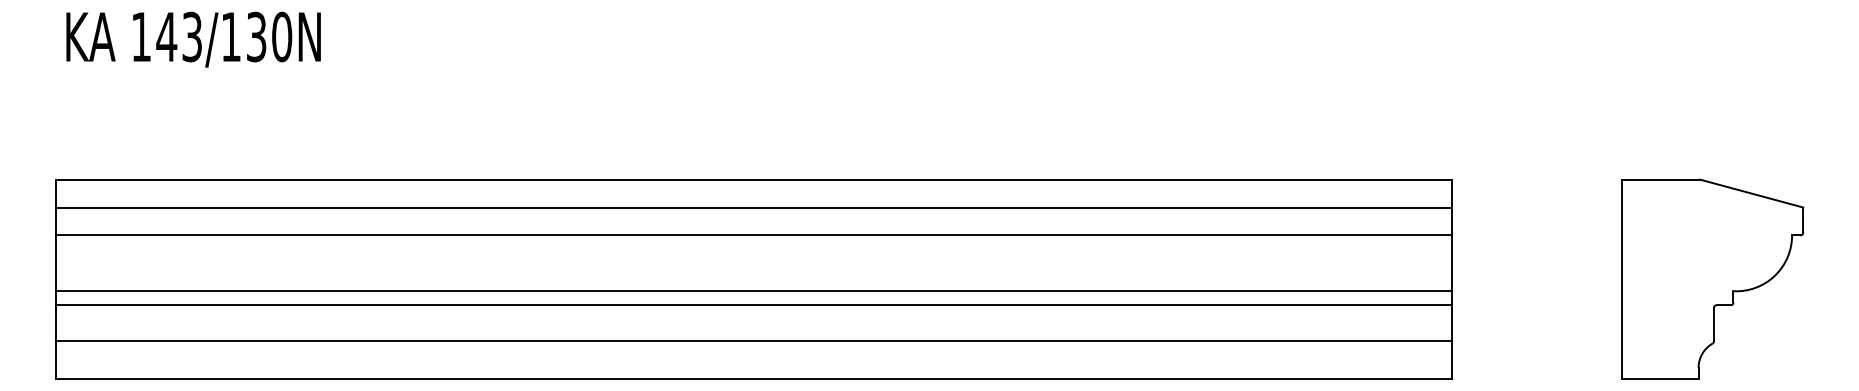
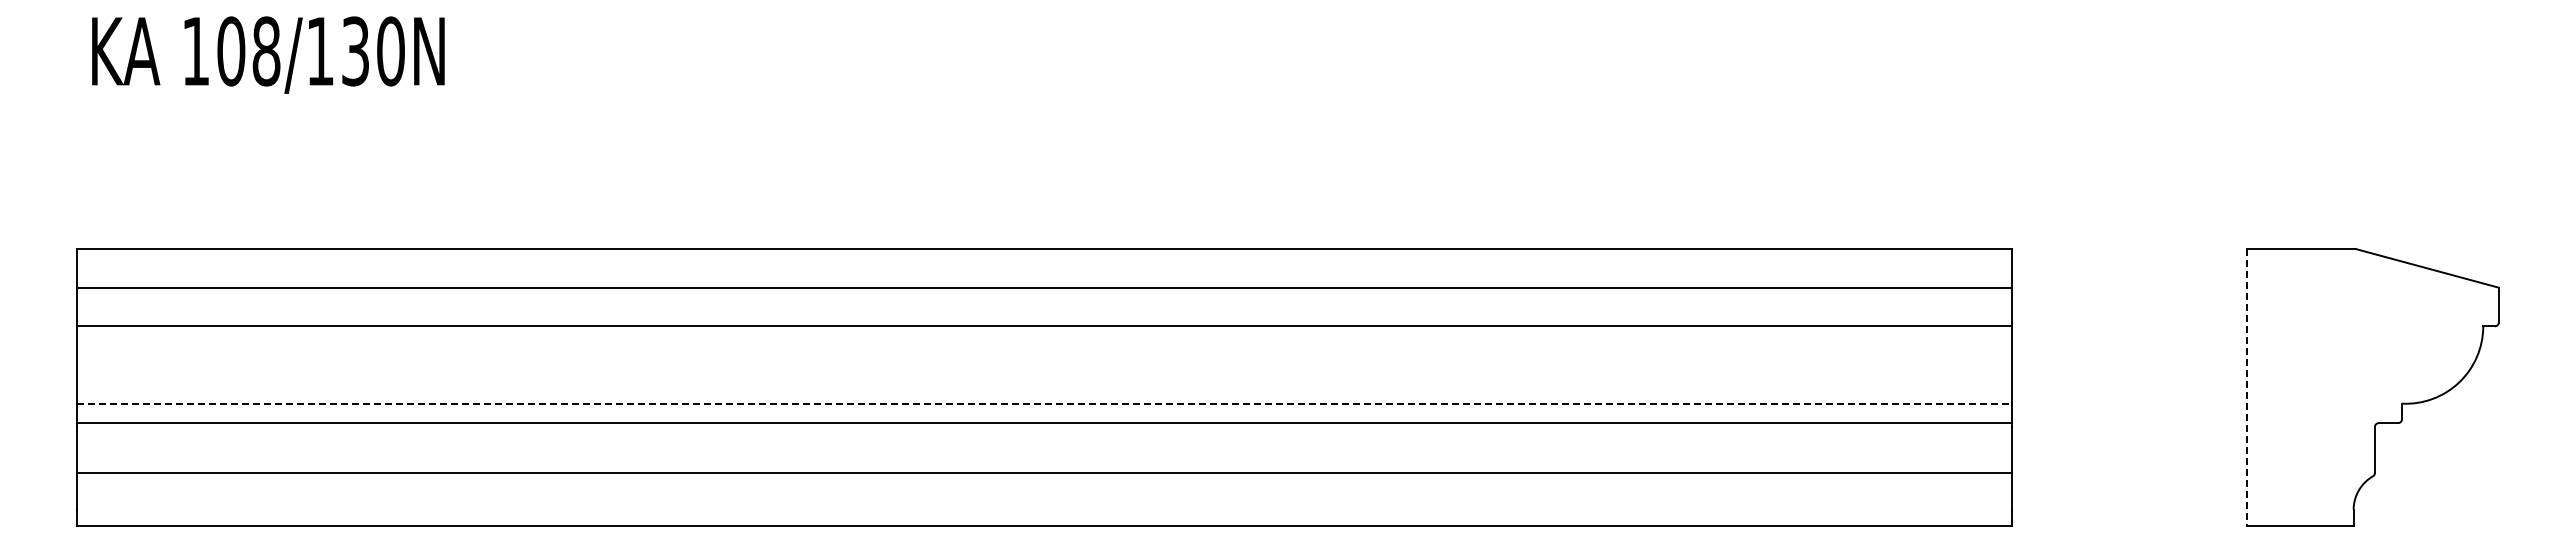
text: (179, 37) -> (248, 51), 143/130N -> 108/130N
line: (1621, 279) -> (2247, 387), solid -> dashed
line: (754, 291) -> (1045, 403), solid -> dashed

